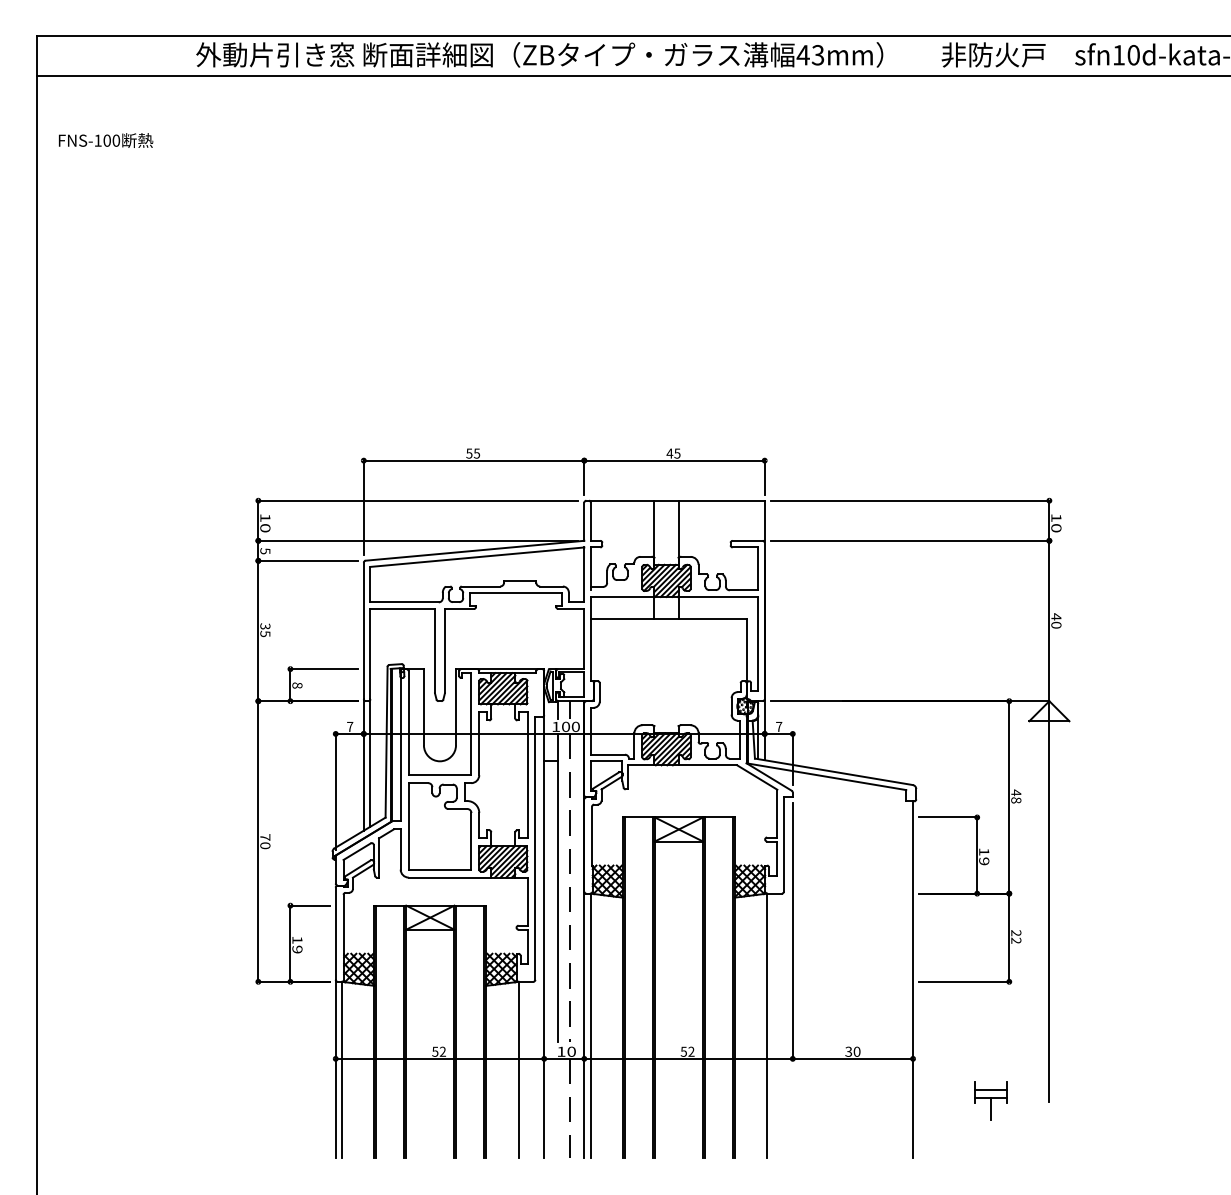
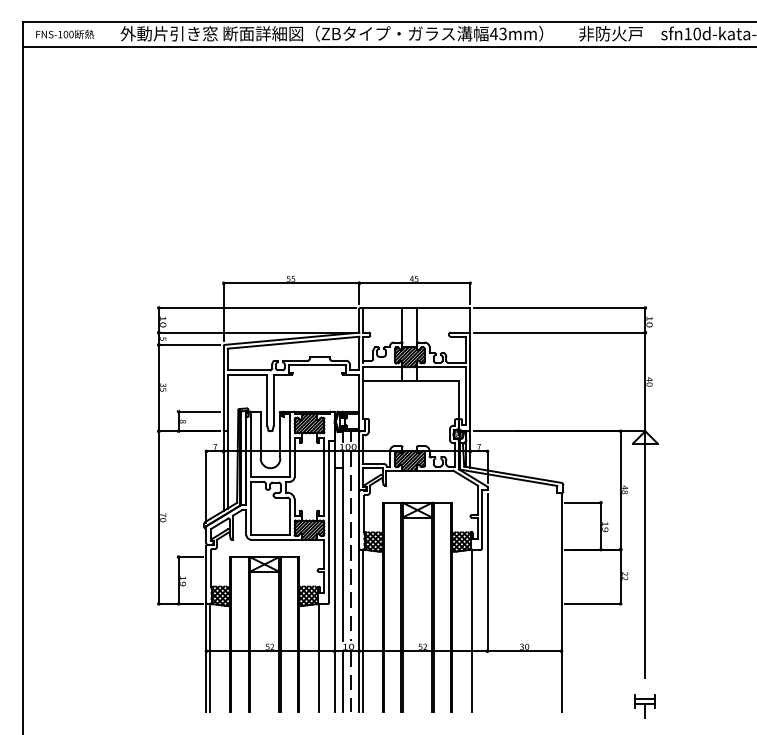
text: (106, 140) -> (65, 34), moved
part: (989, 1101) -> (644, 706), moved
line: (558, 1108) -> (343, 681), added

